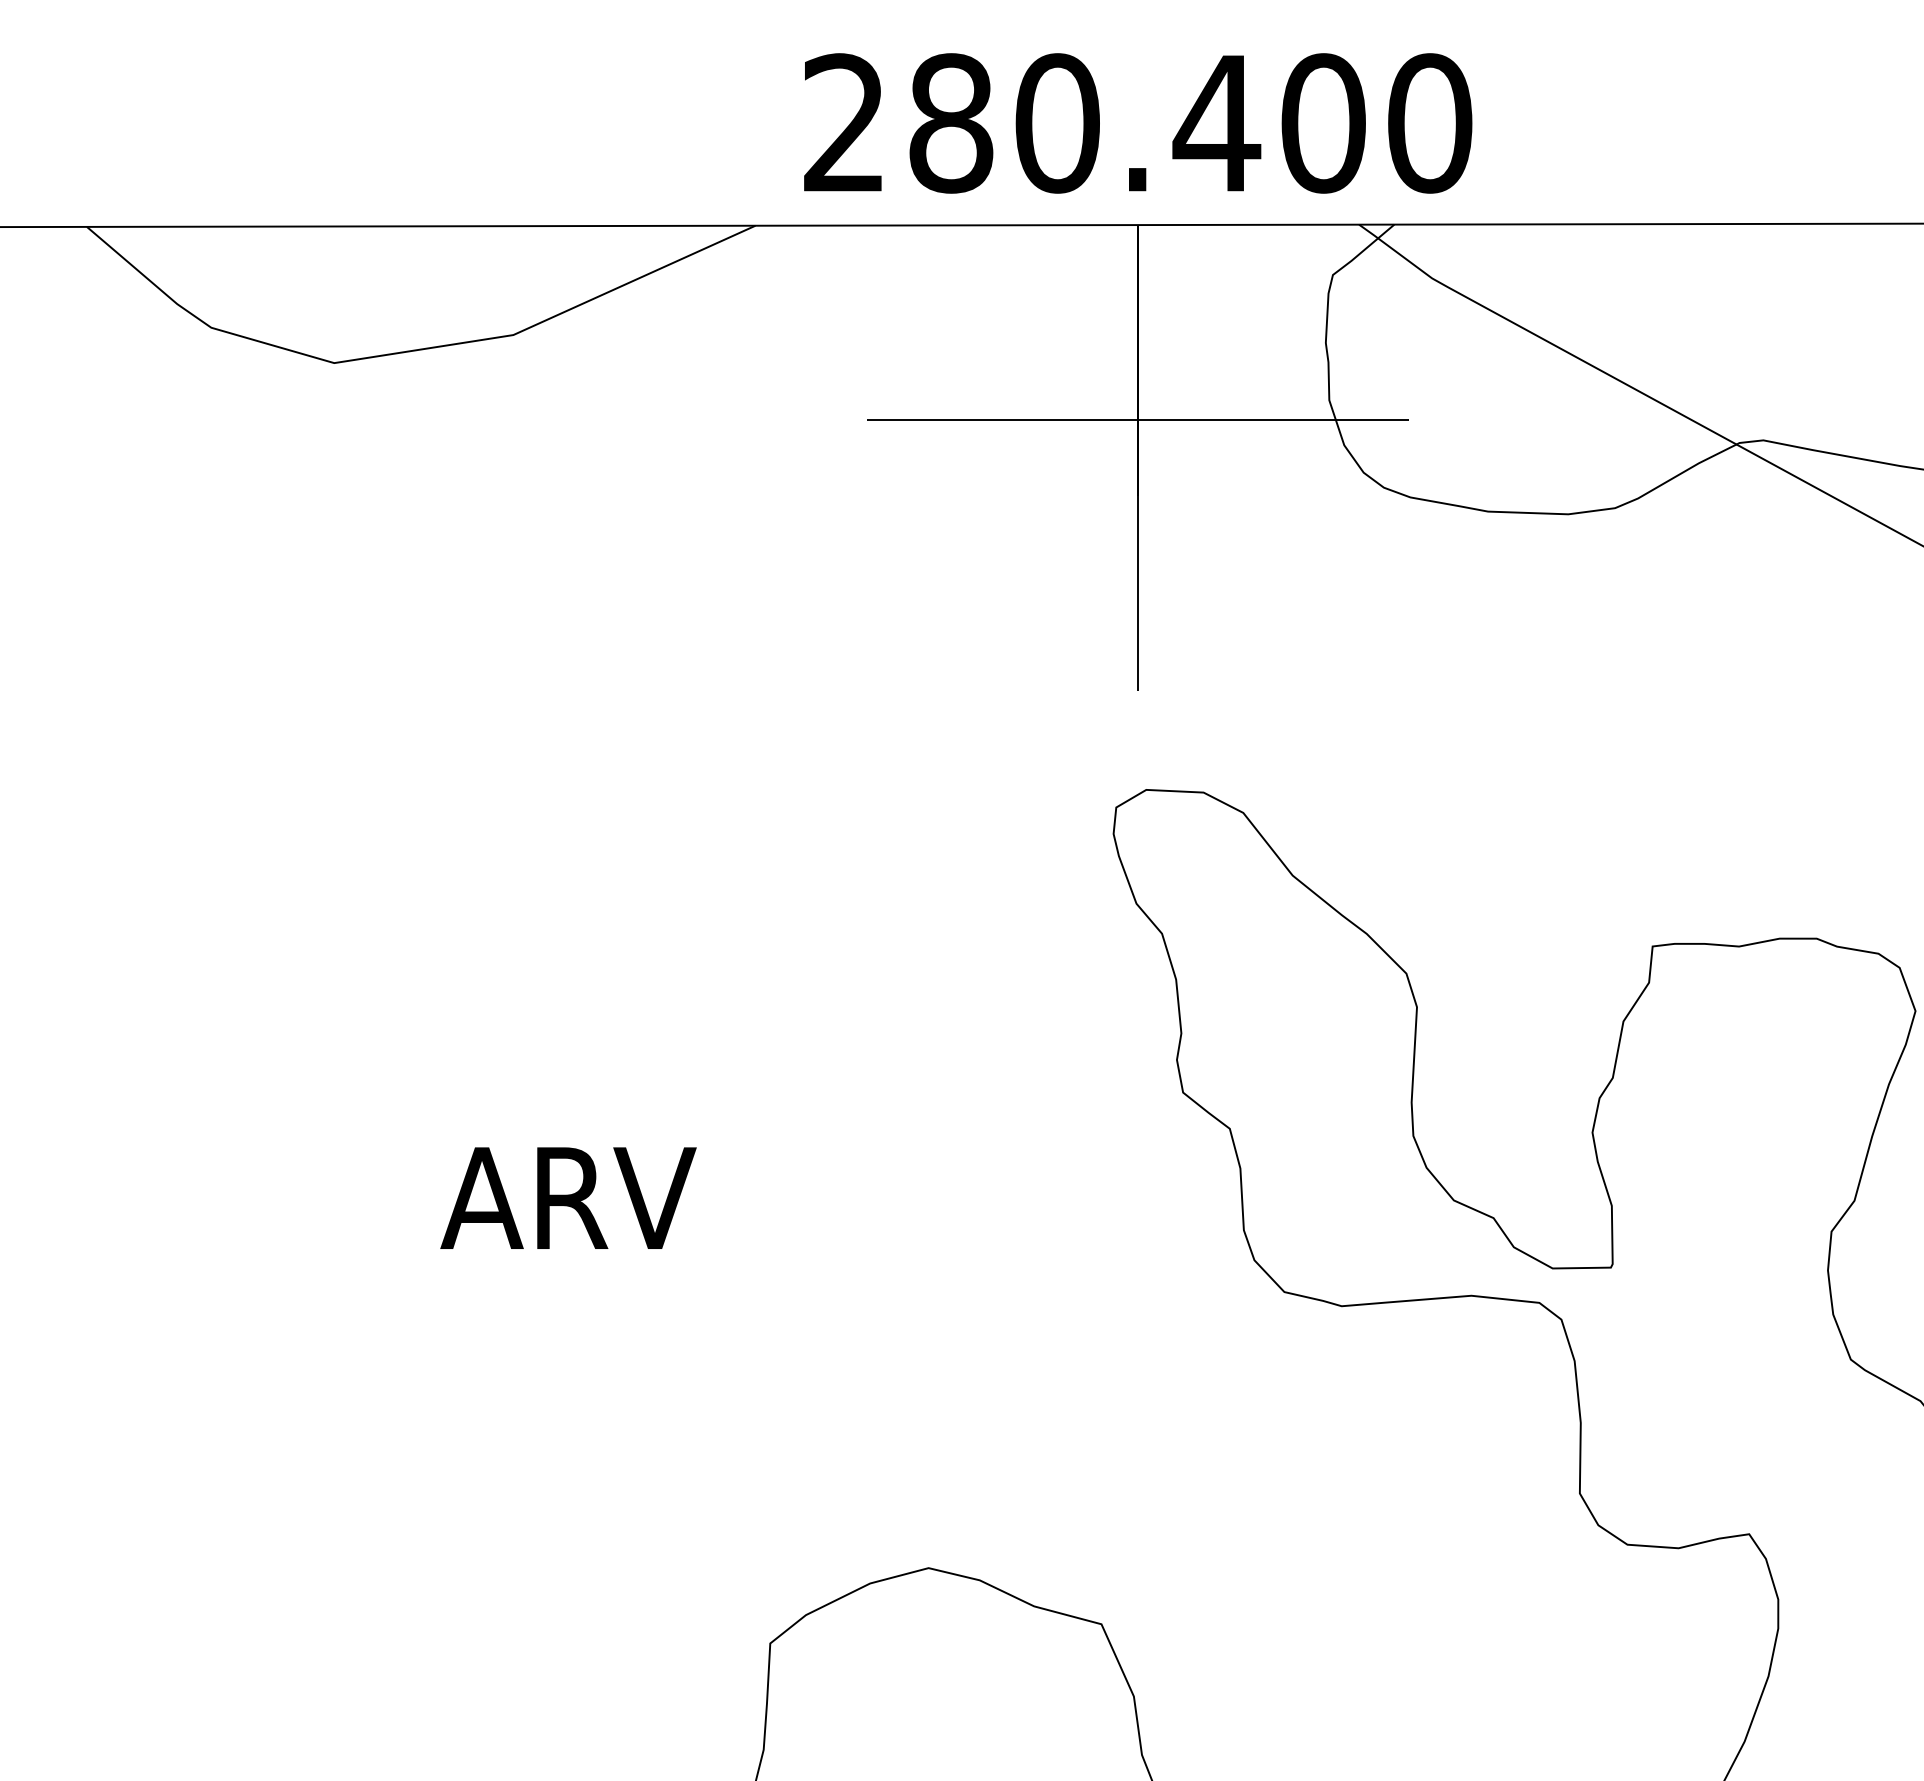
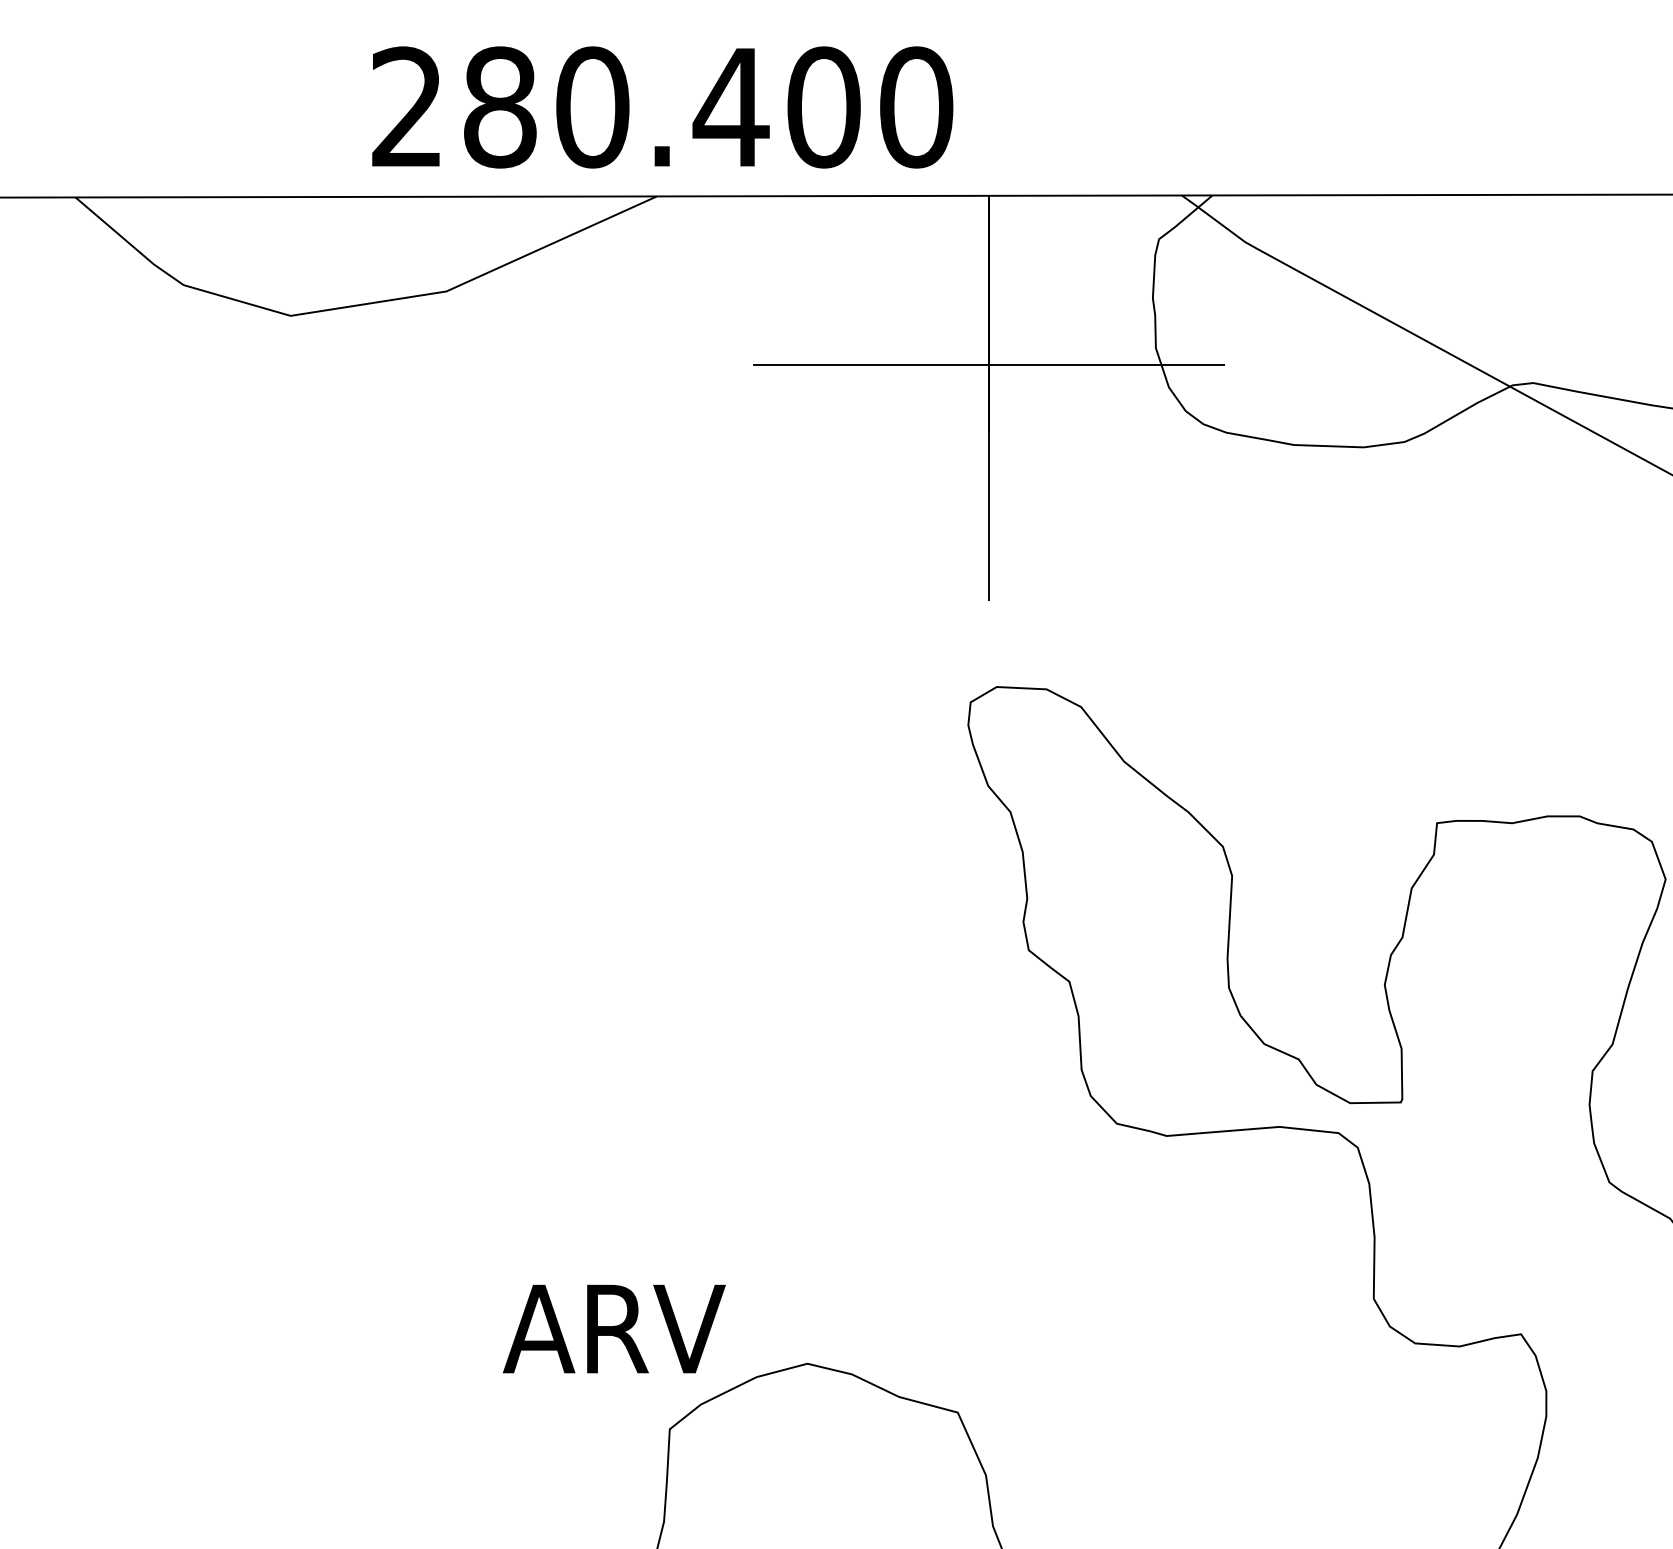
text: (1138, 123) -> (663, 107), moved
text: (568, 1197) -> (614, 1328), moved

